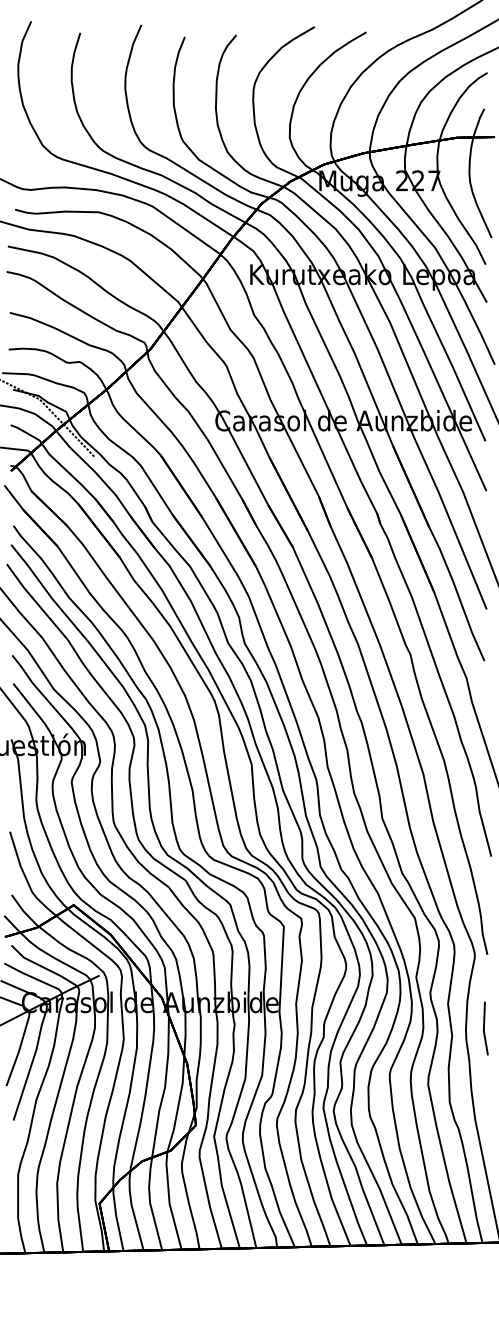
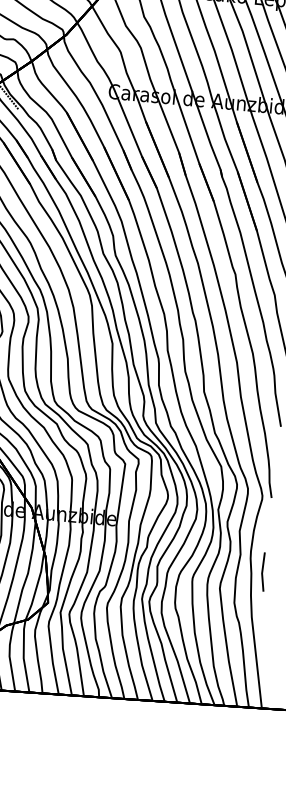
line: (484, 1028) -> (262, 571), moved

